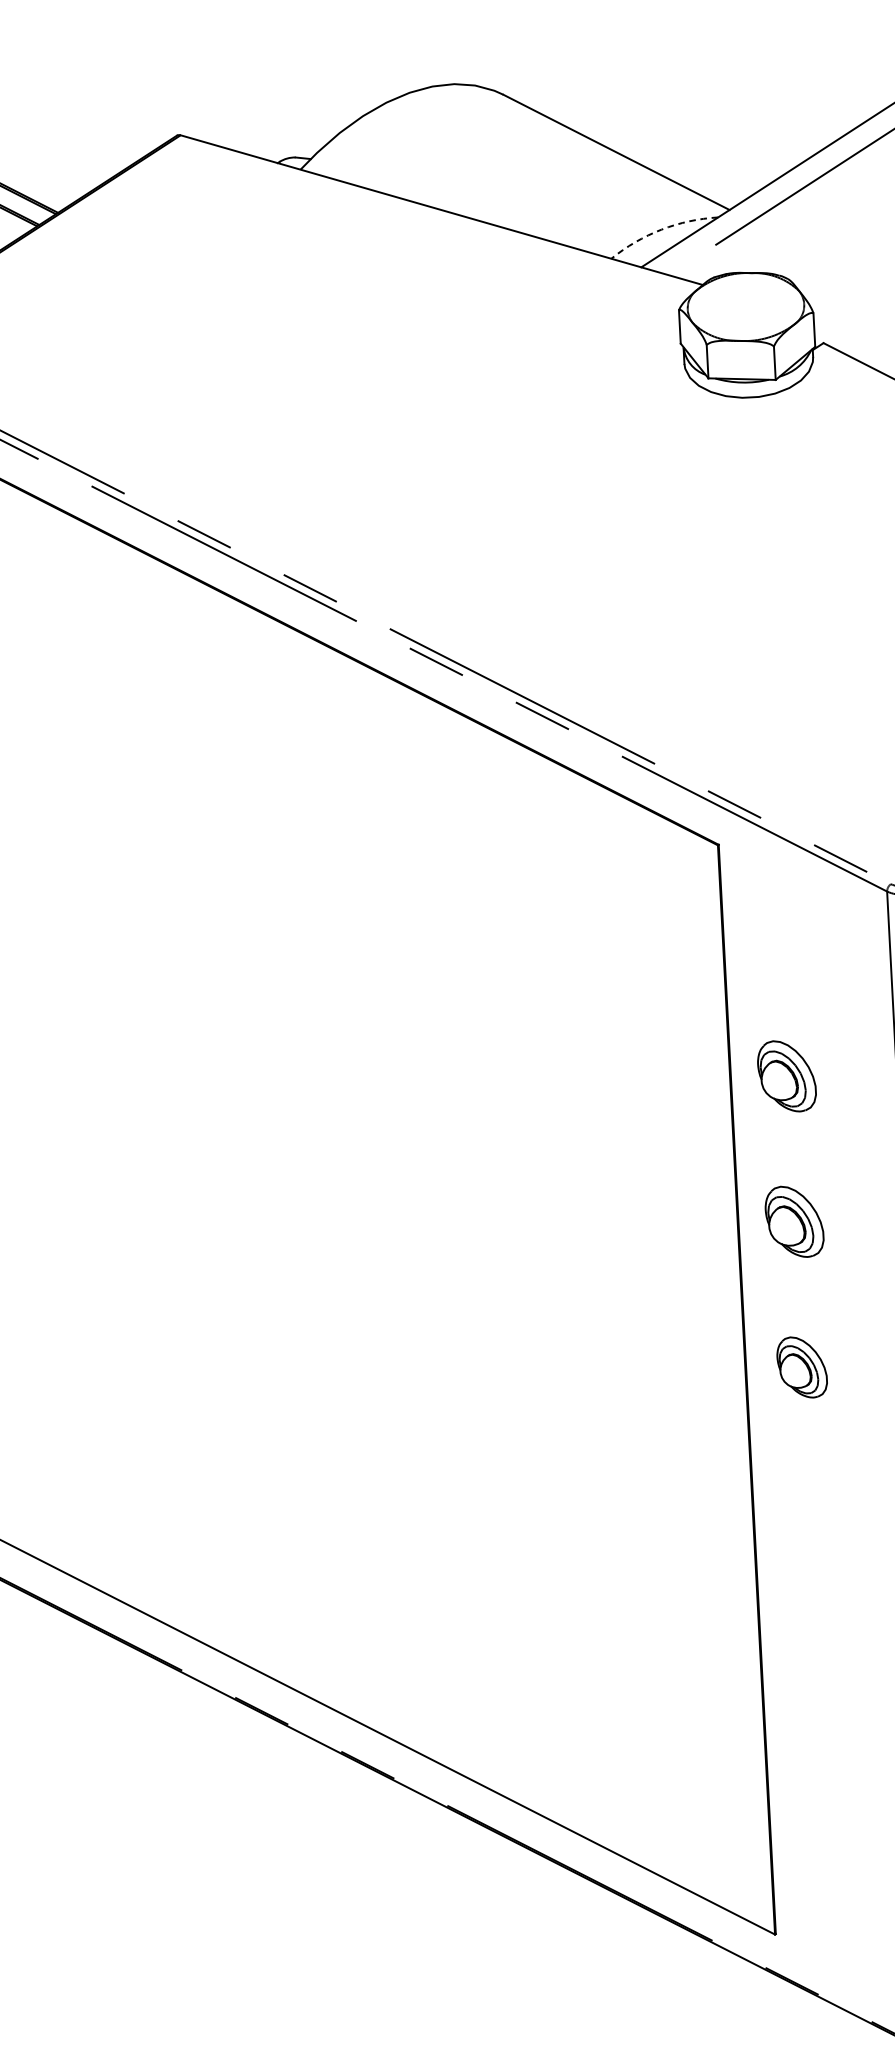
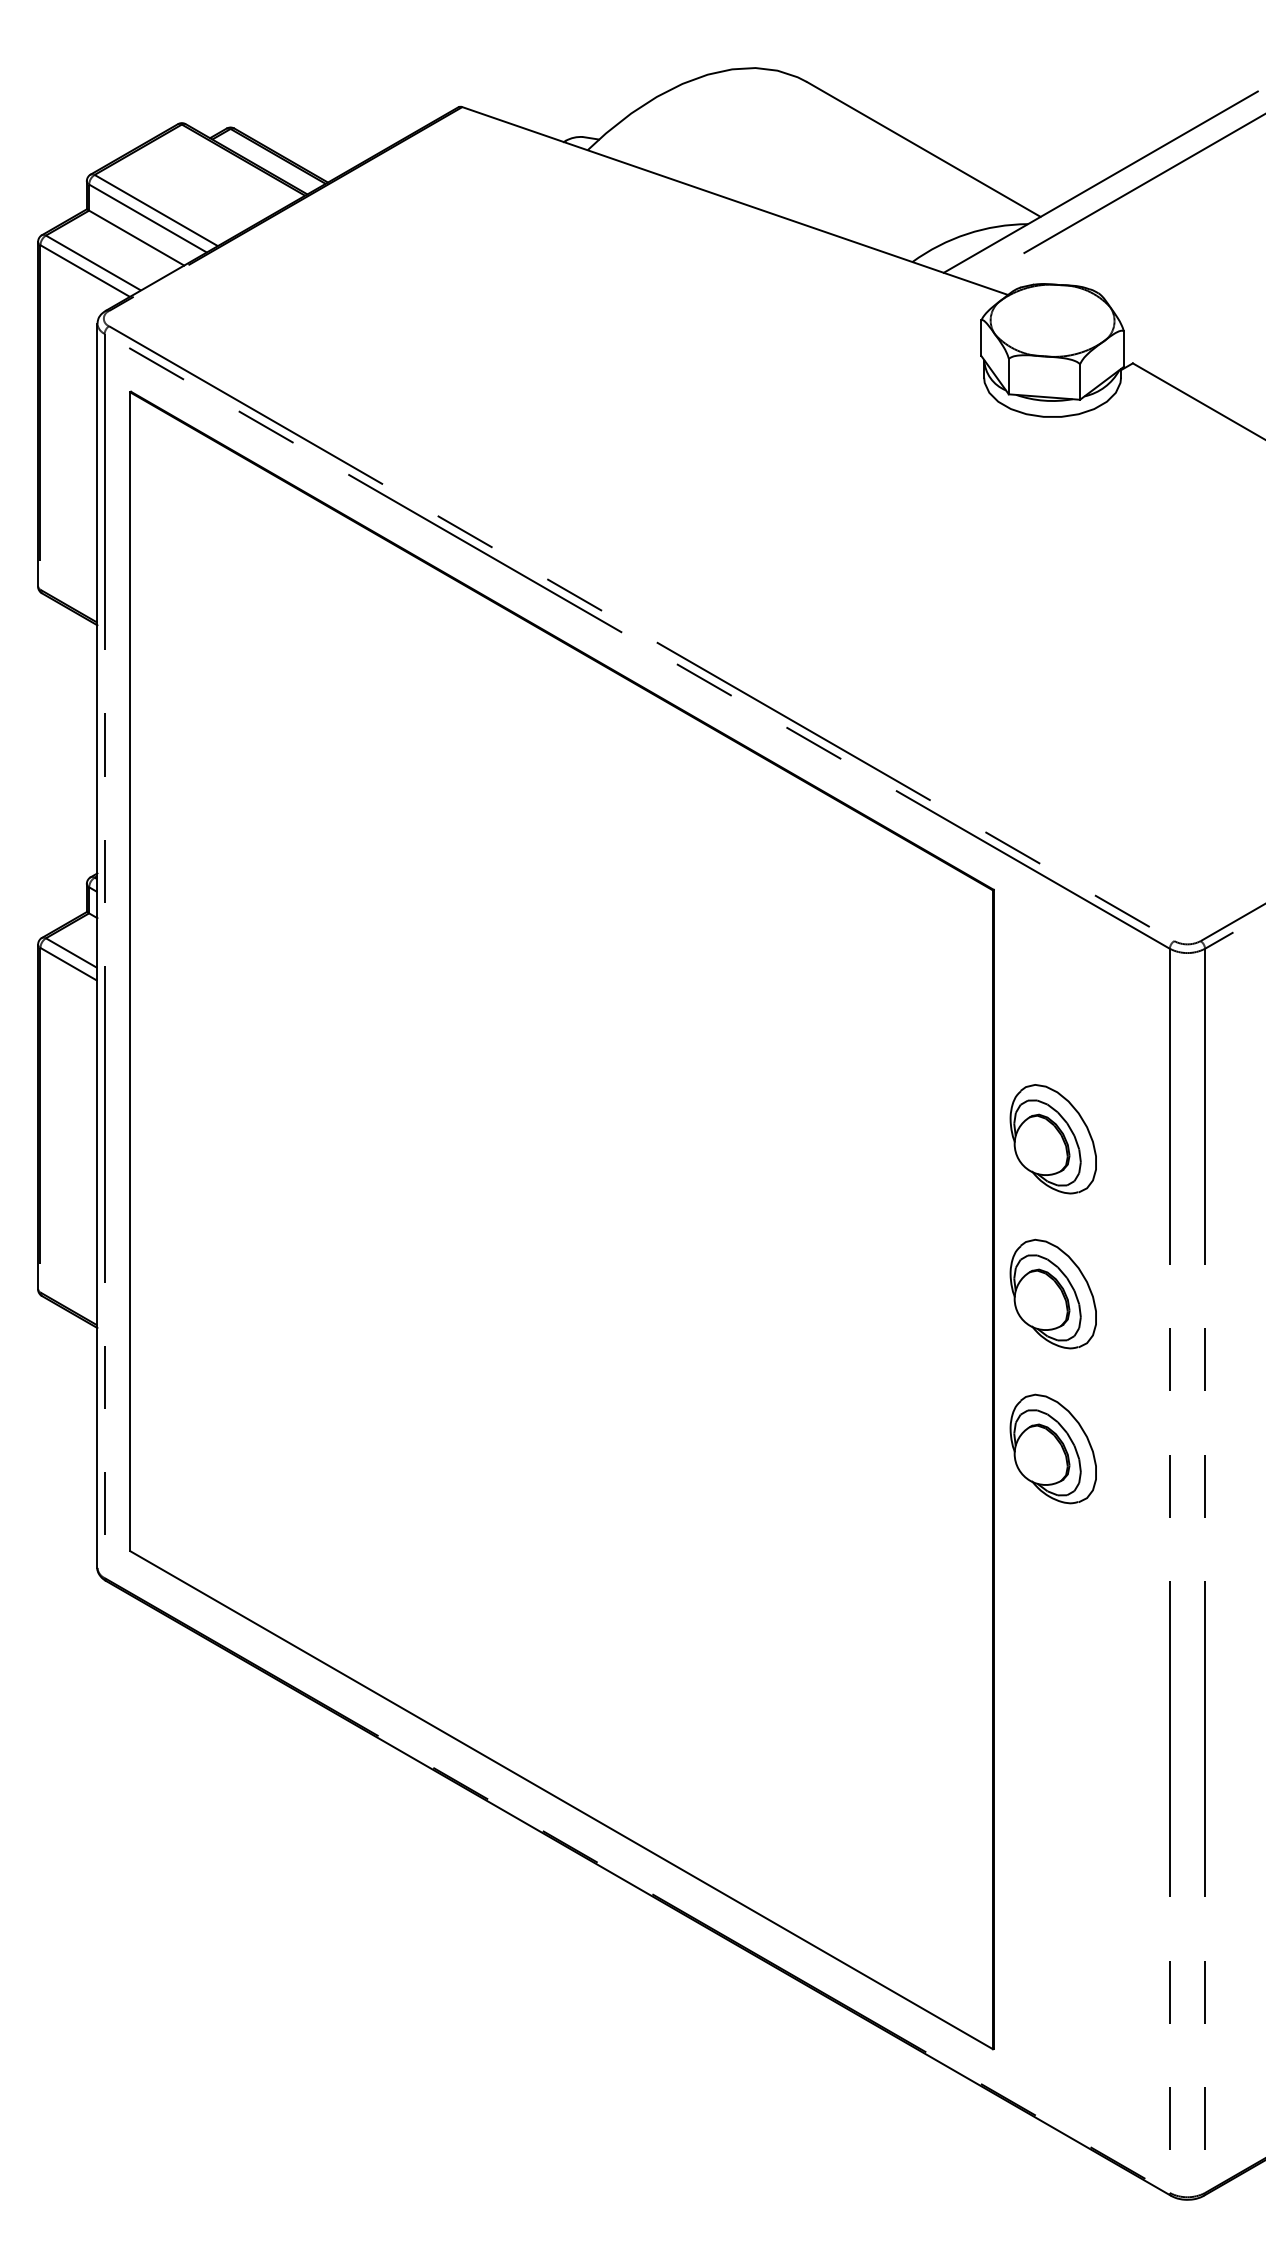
arc: (661, 229) -> (967, 233), dashed -> solid
part: (786, 1076) -> (1052, 1139), size x1.43
part: (793, 1221) -> (1052, 1293), size x1.43
part: (801, 1367) -> (1052, 1448), size x1.67

